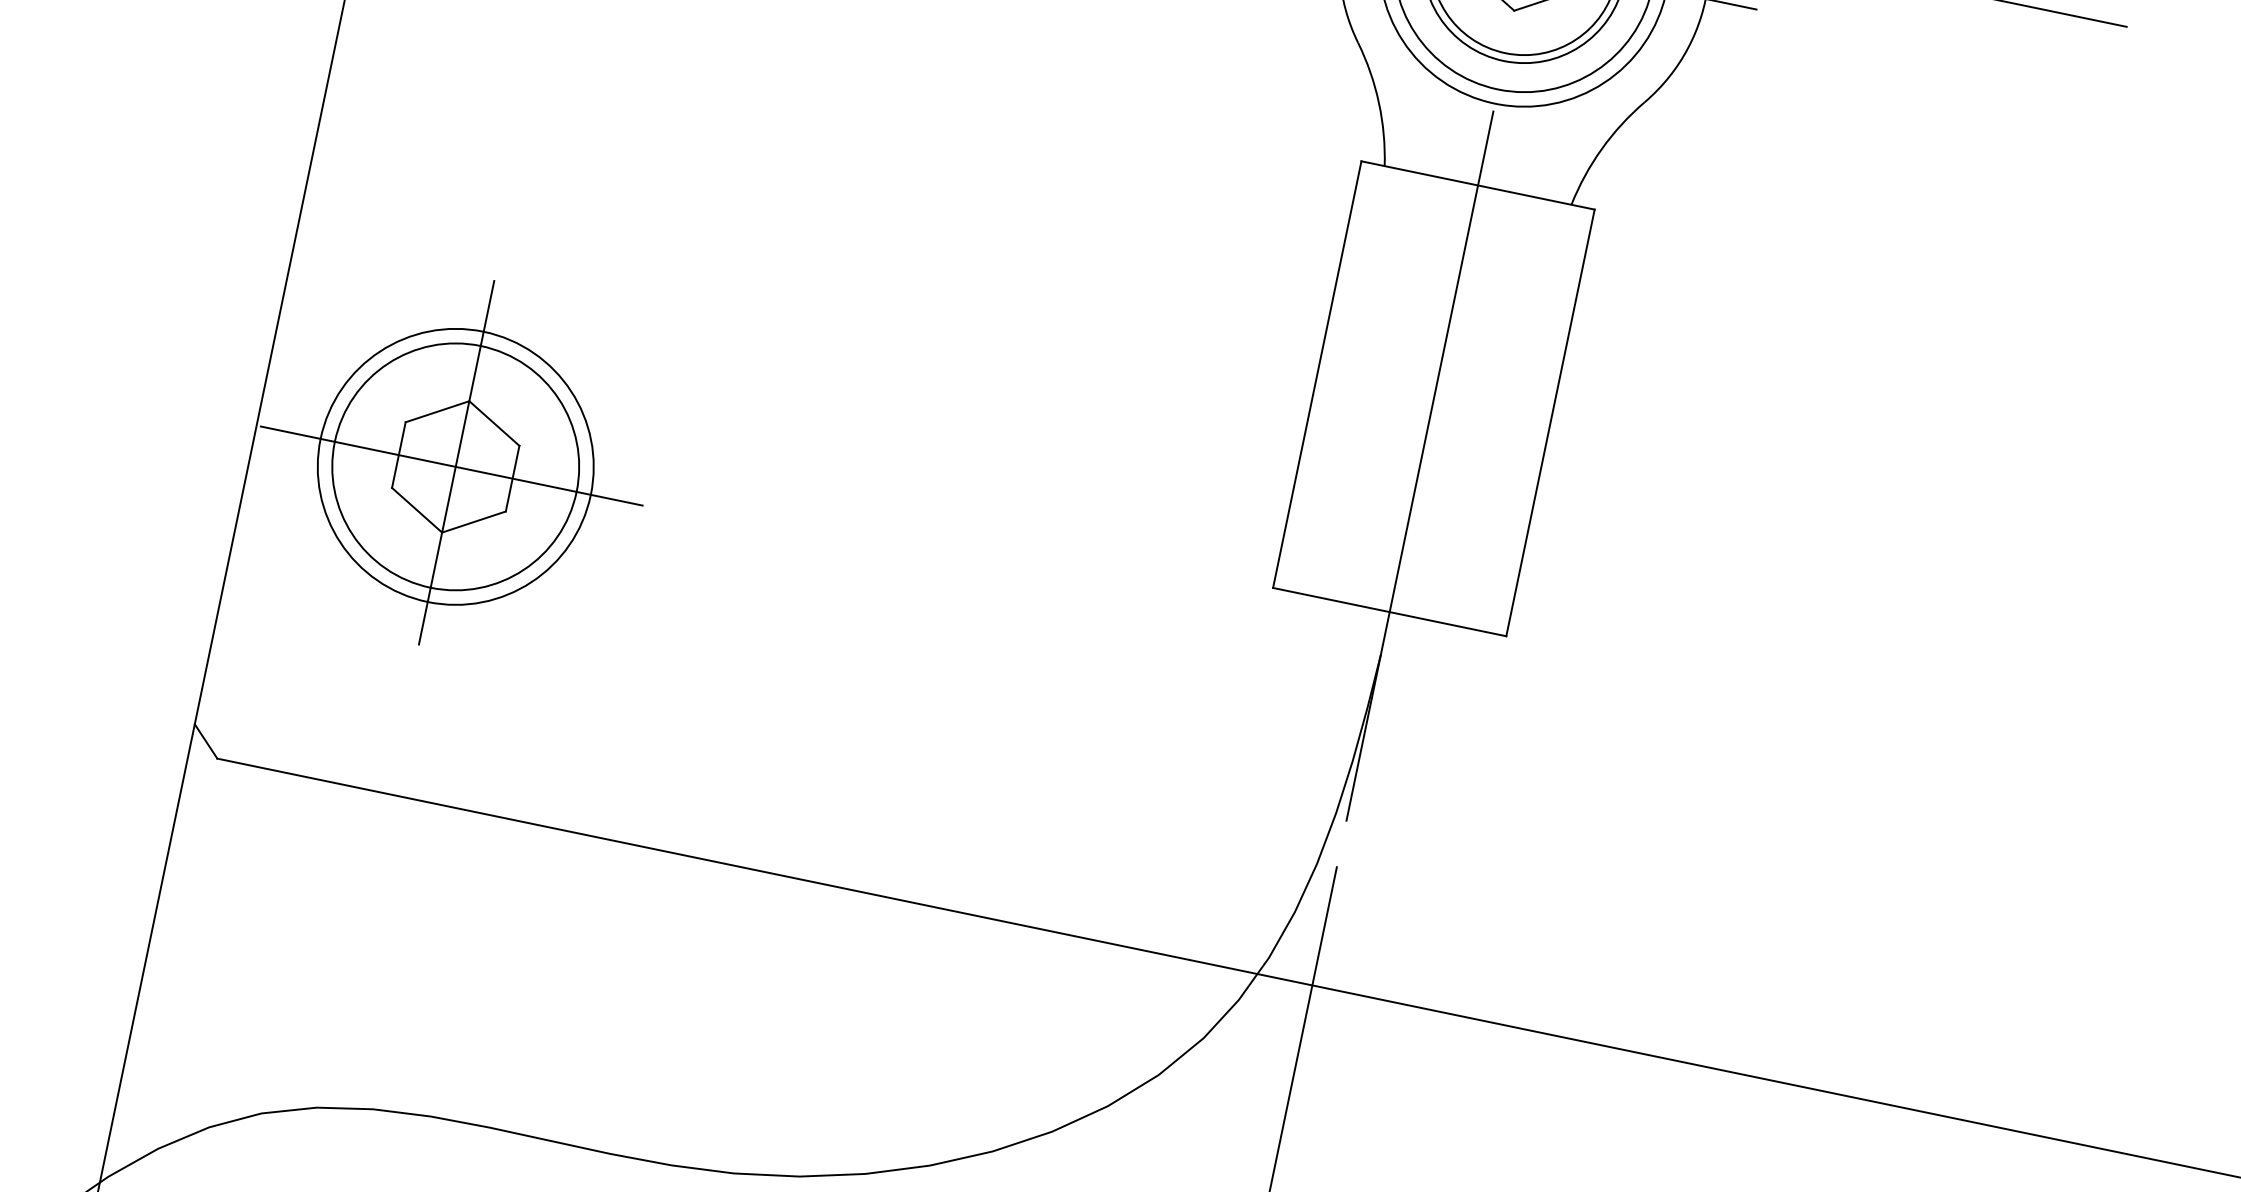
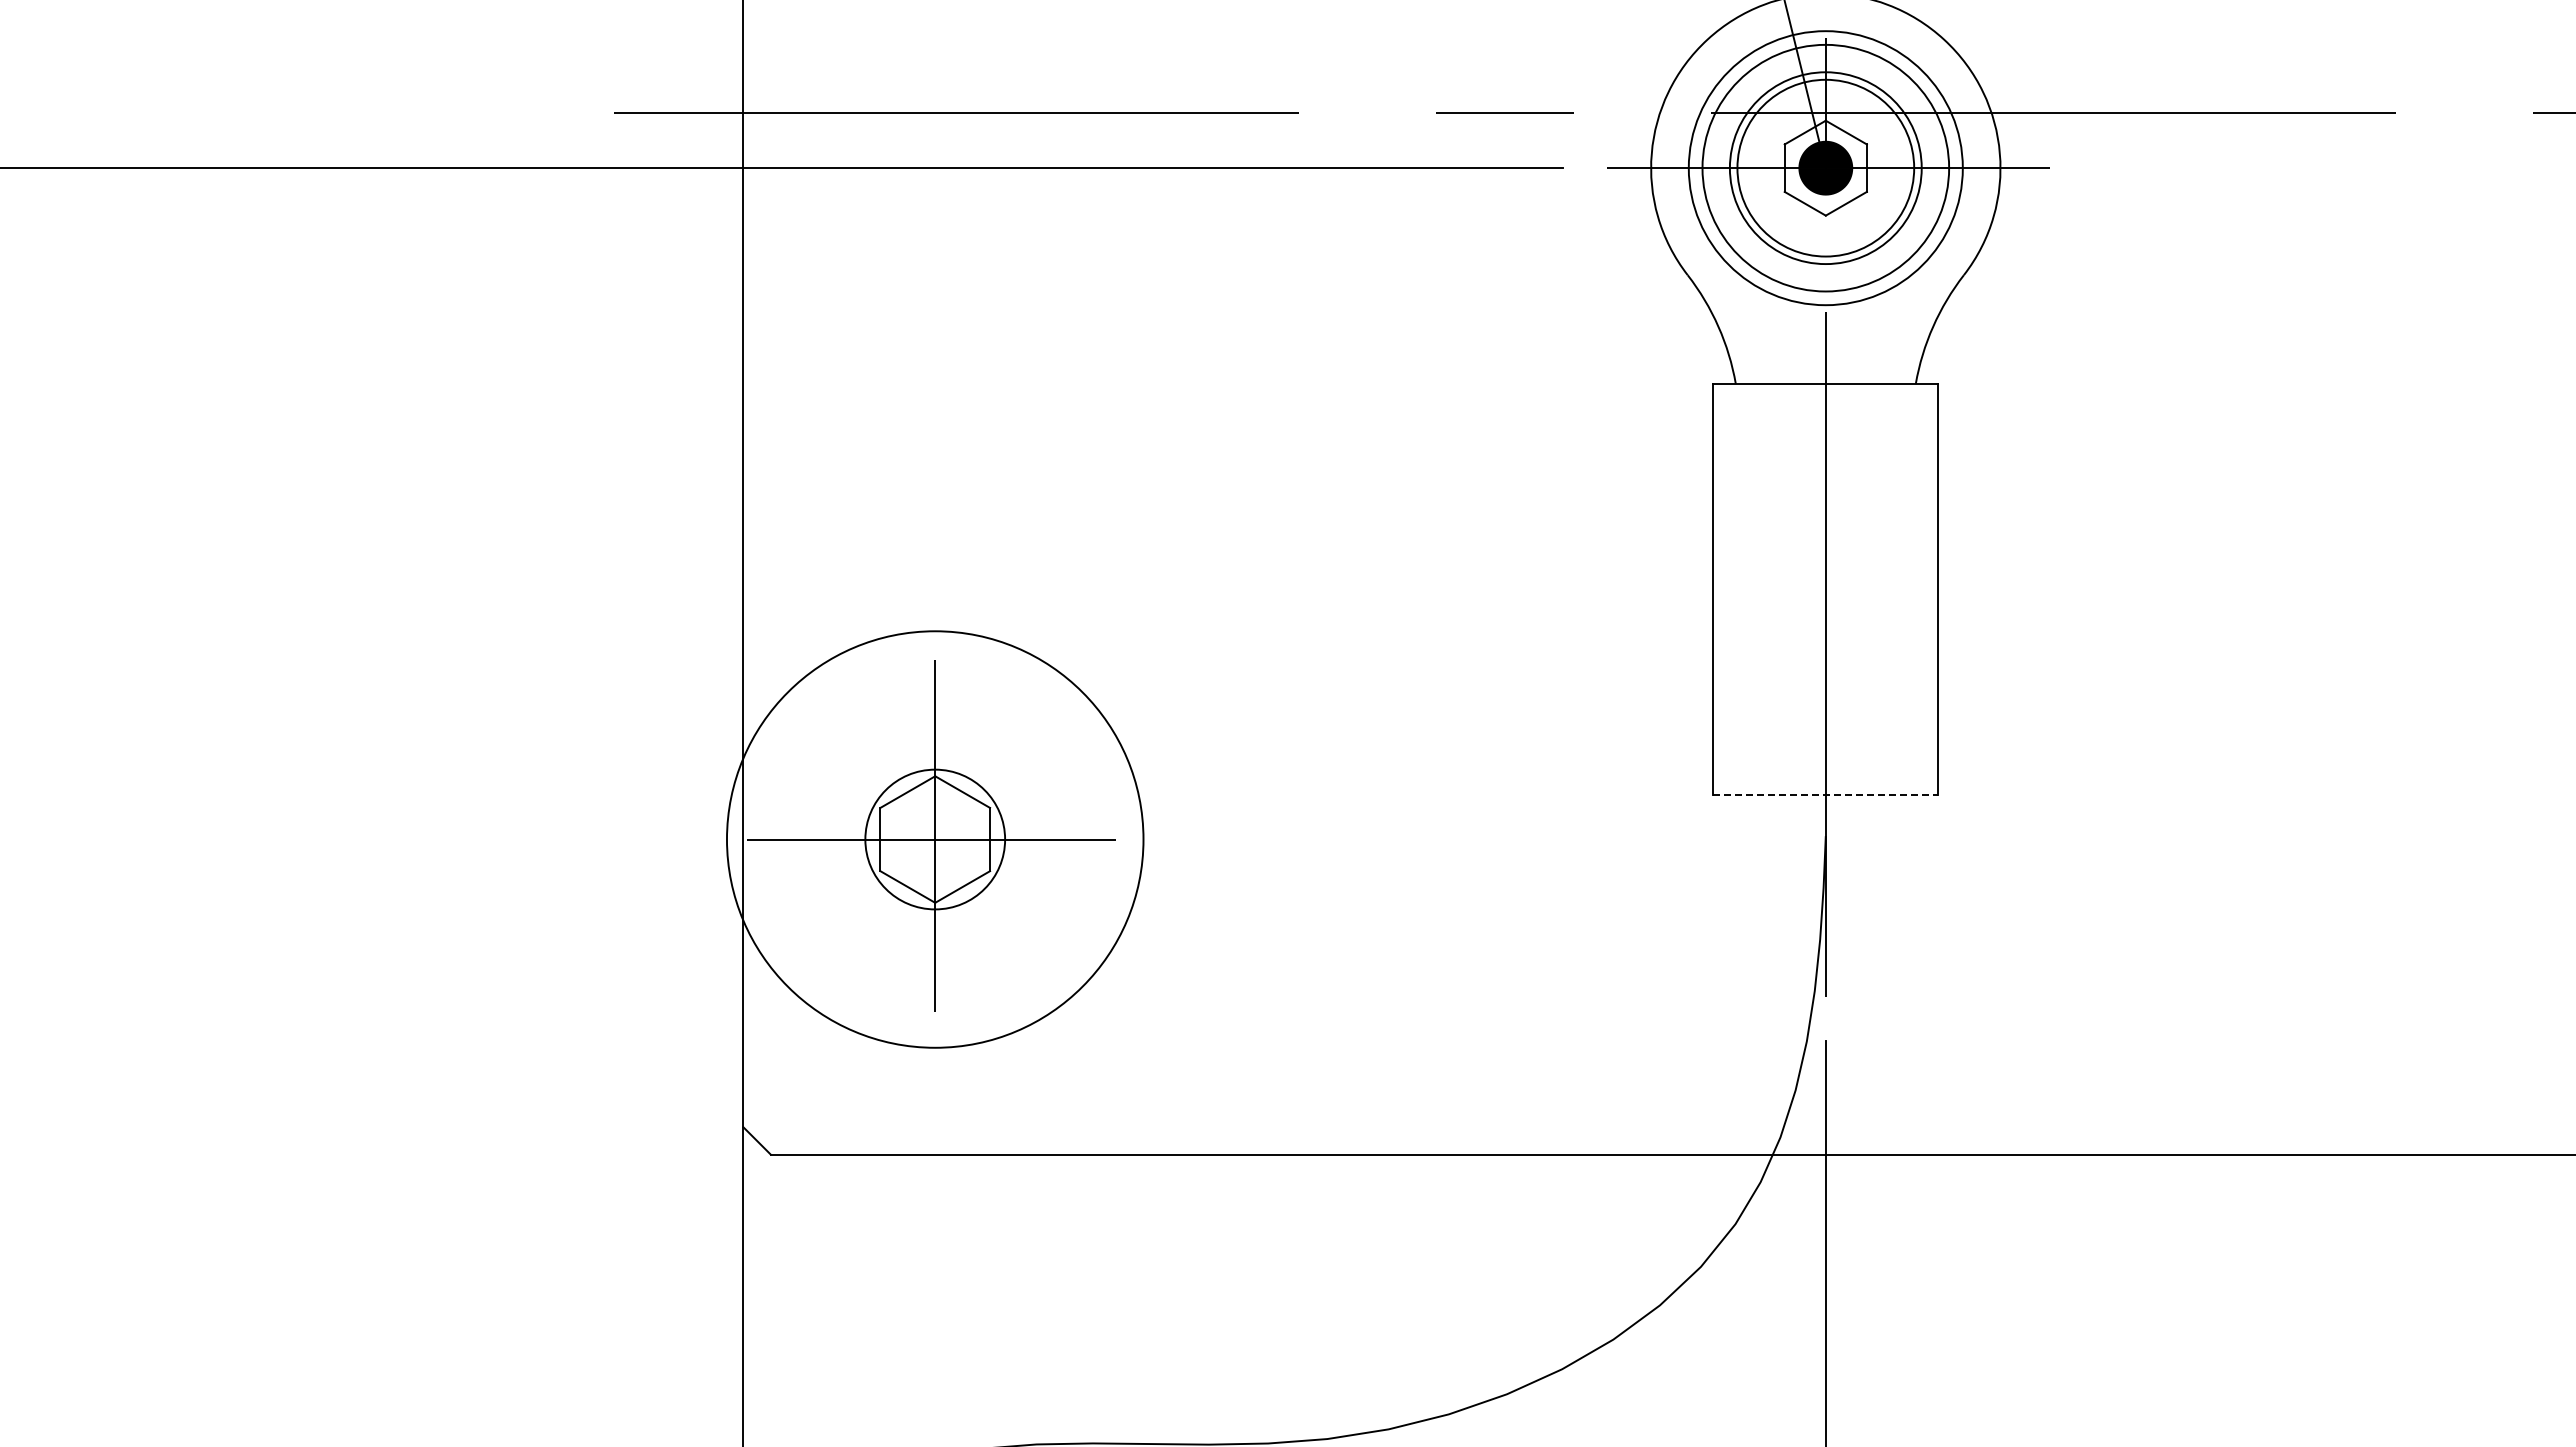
circle: (454, 466) -> (934, 839), size x0.6
circle: (456, 466) -> (935, 839), size x1.6
line: (1390, 612) -> (1826, 795), solid -> dashed

